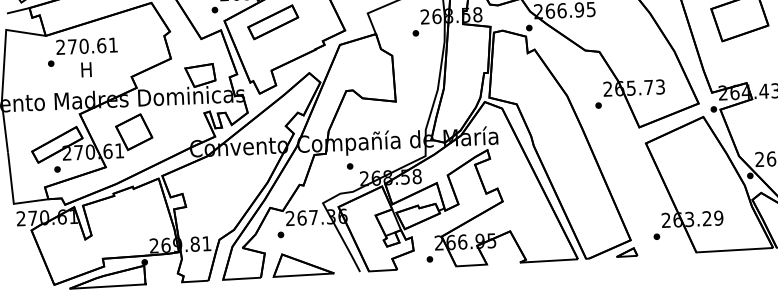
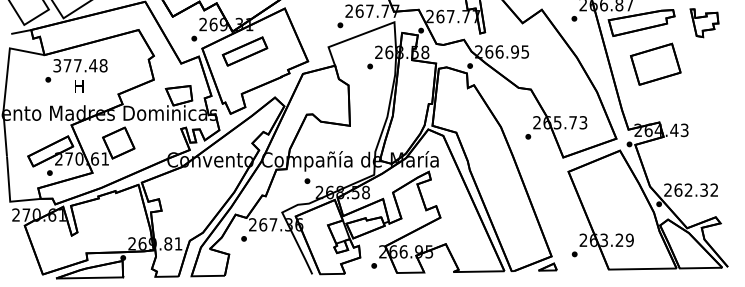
text: (87, 45) -> (80, 65), 270.61 -> 377.48
part: (303, 264) -> (262, 265), removed

